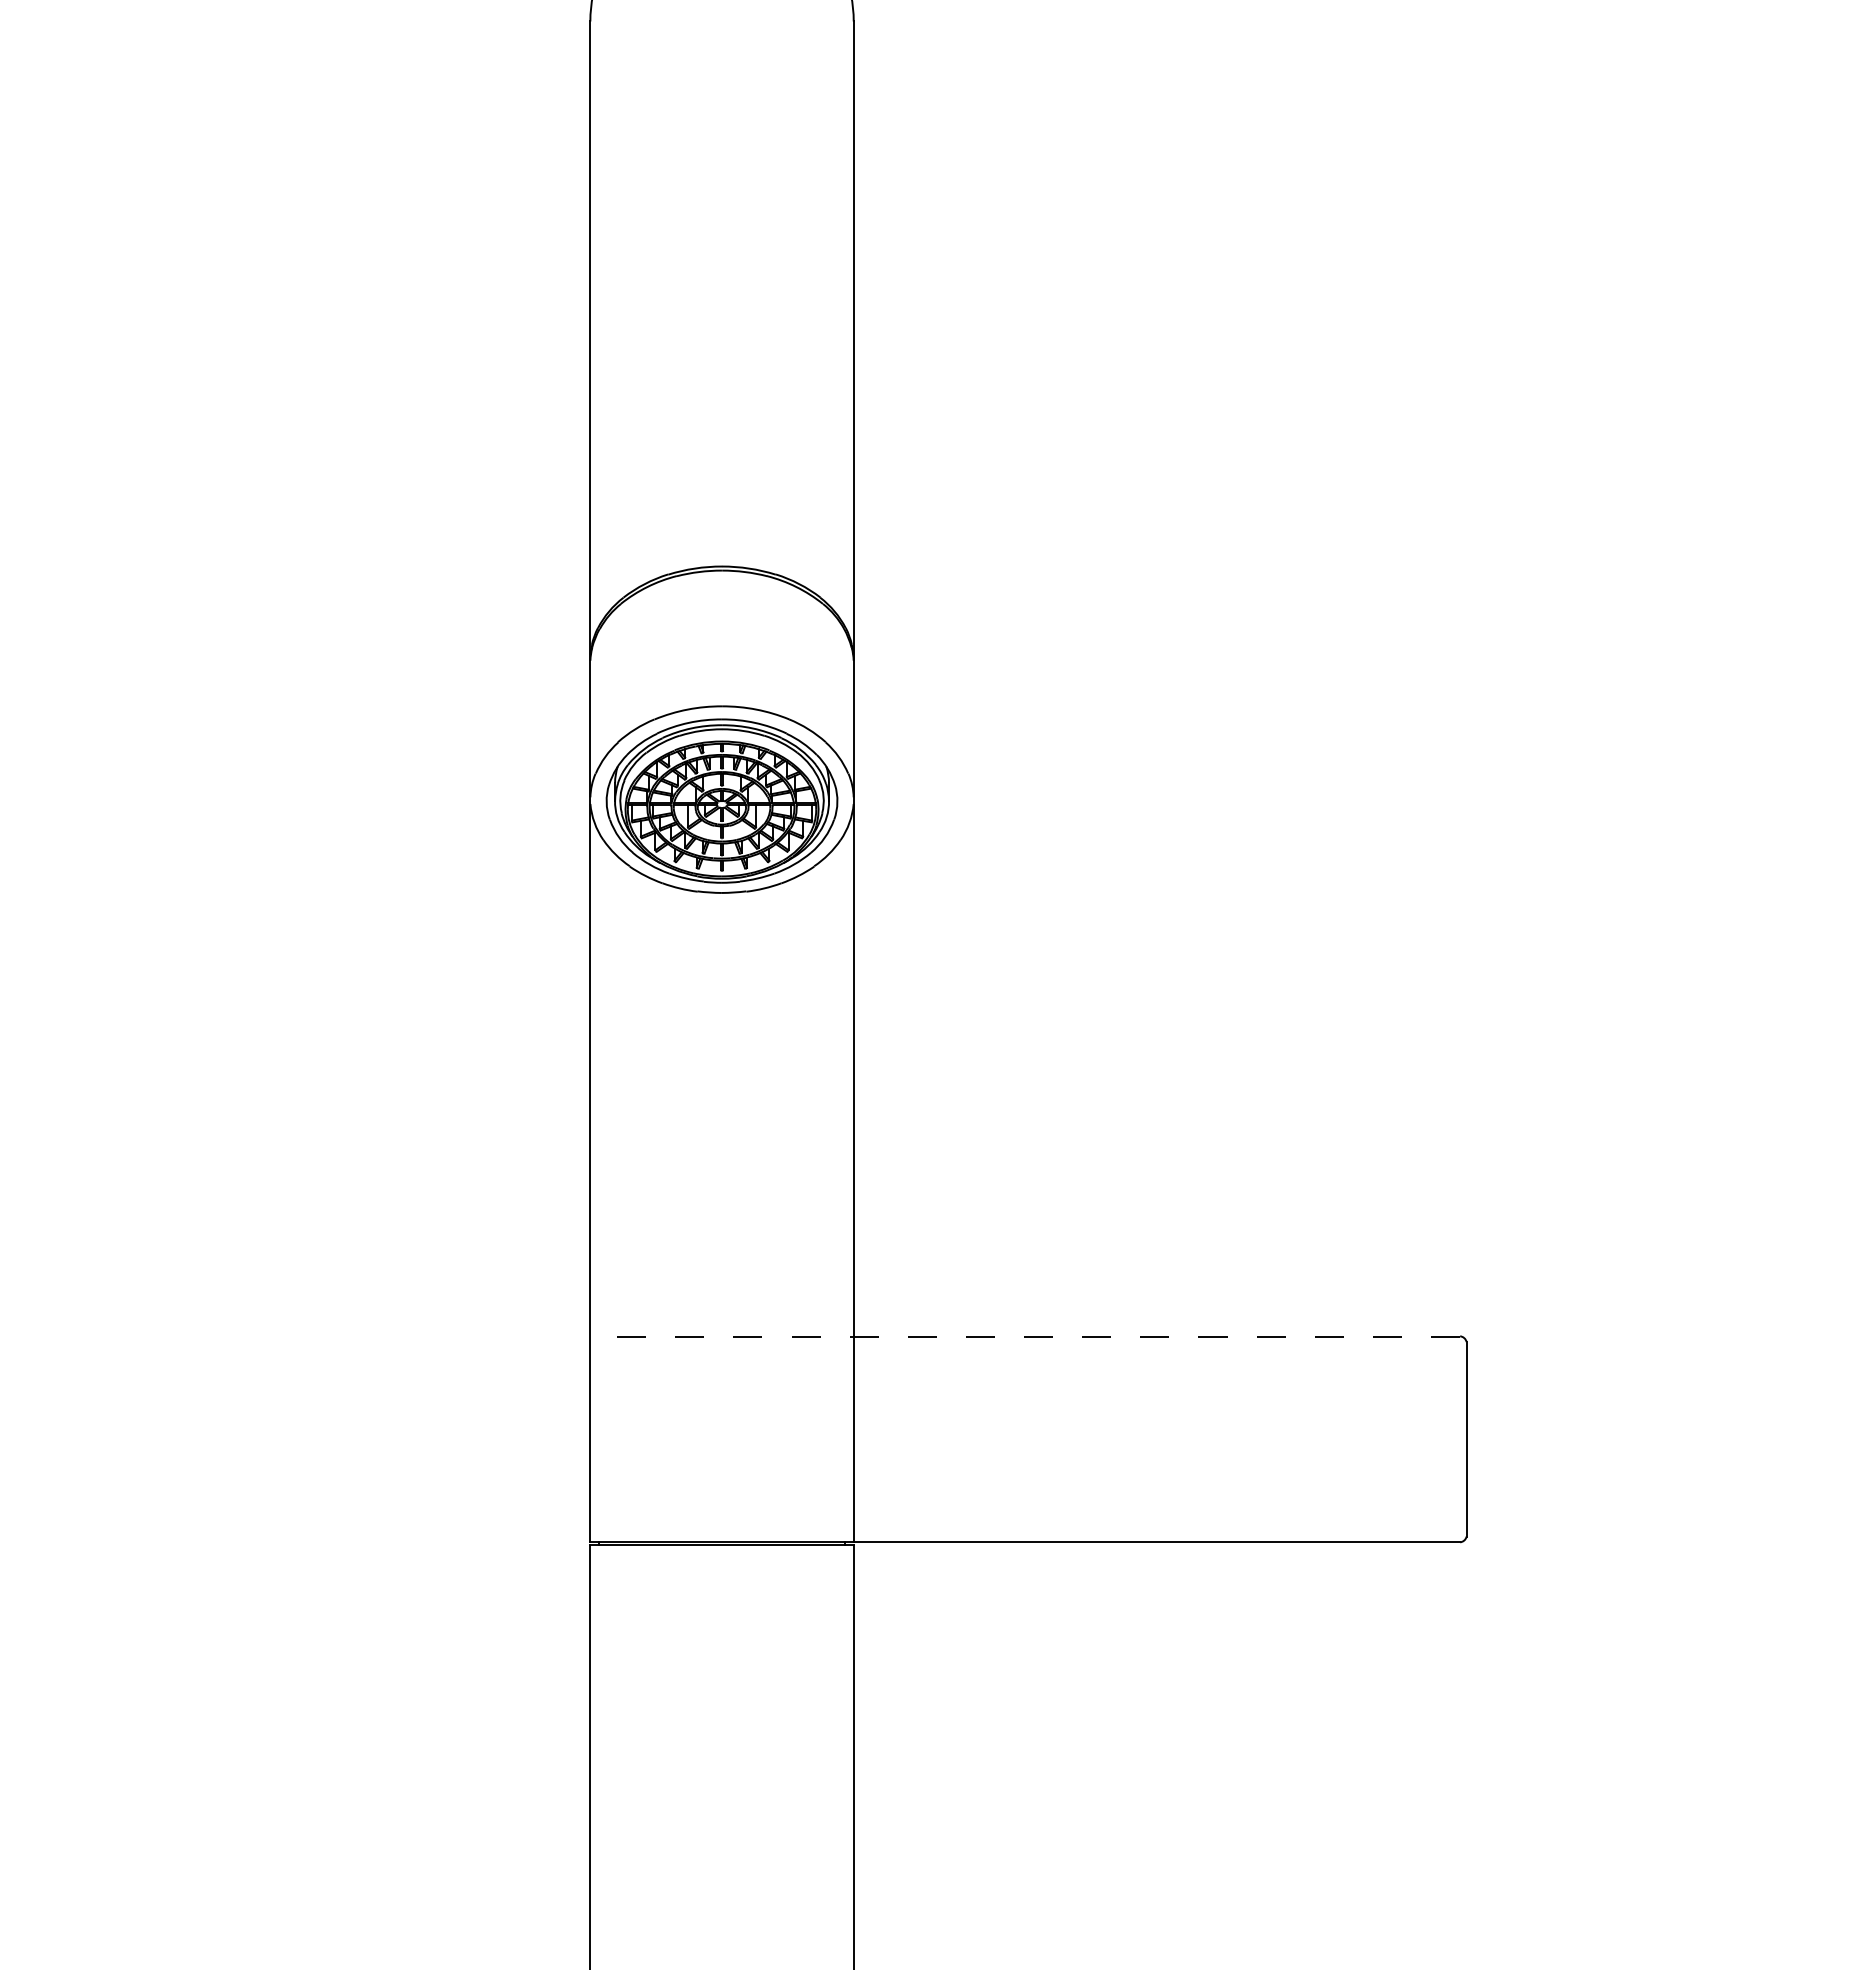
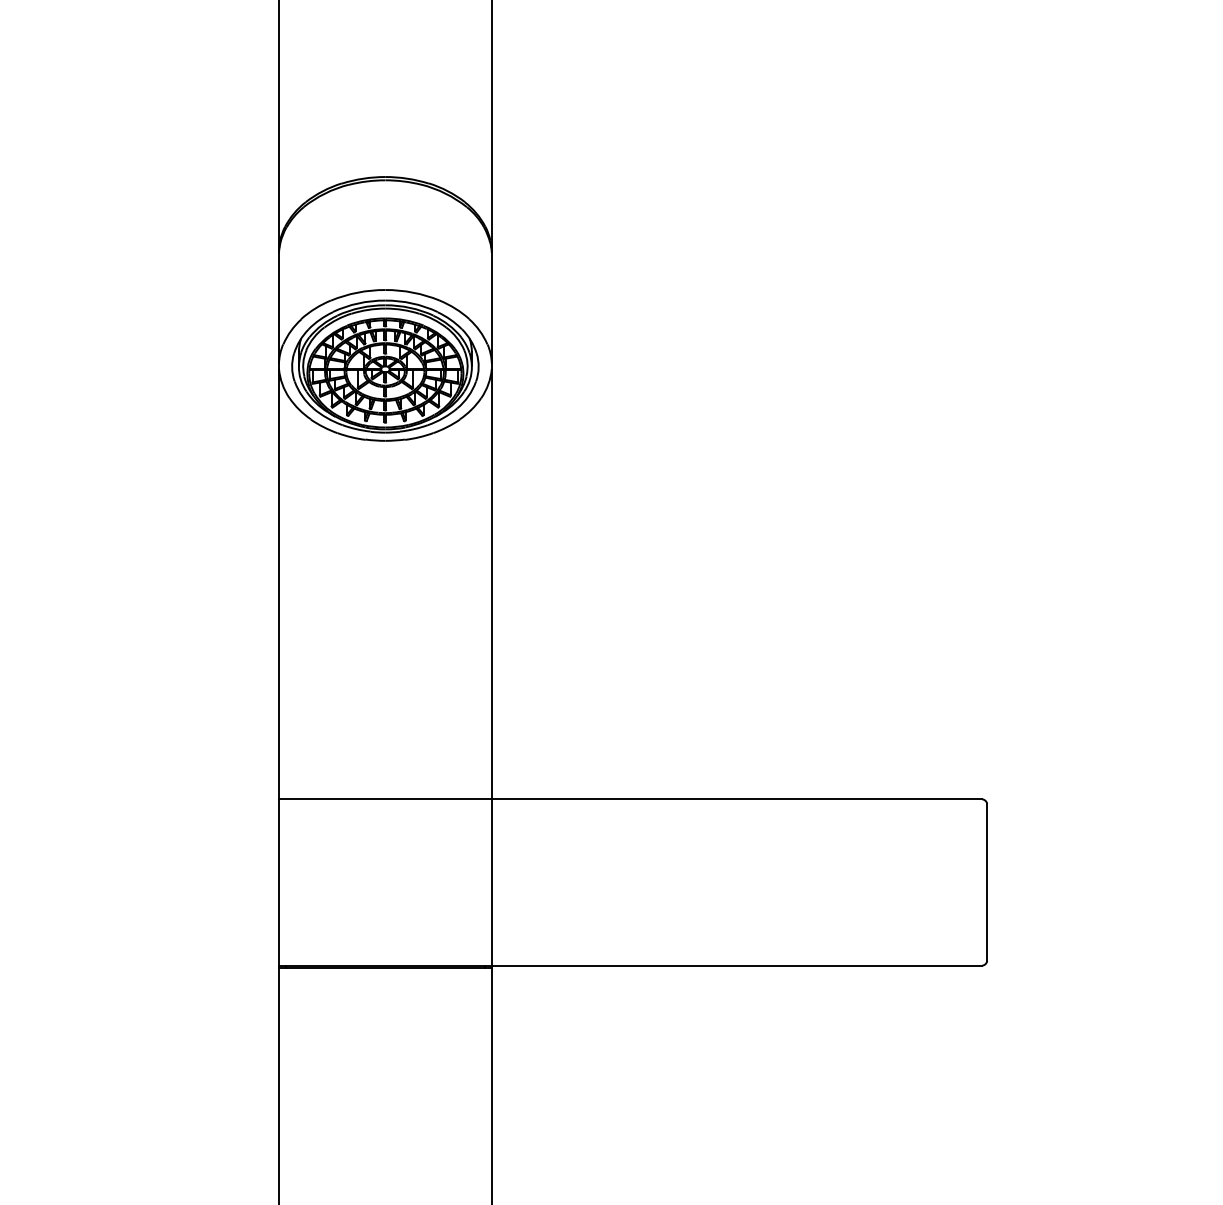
line: (1025, 1336) -> (630, 799), dashed -> solid

